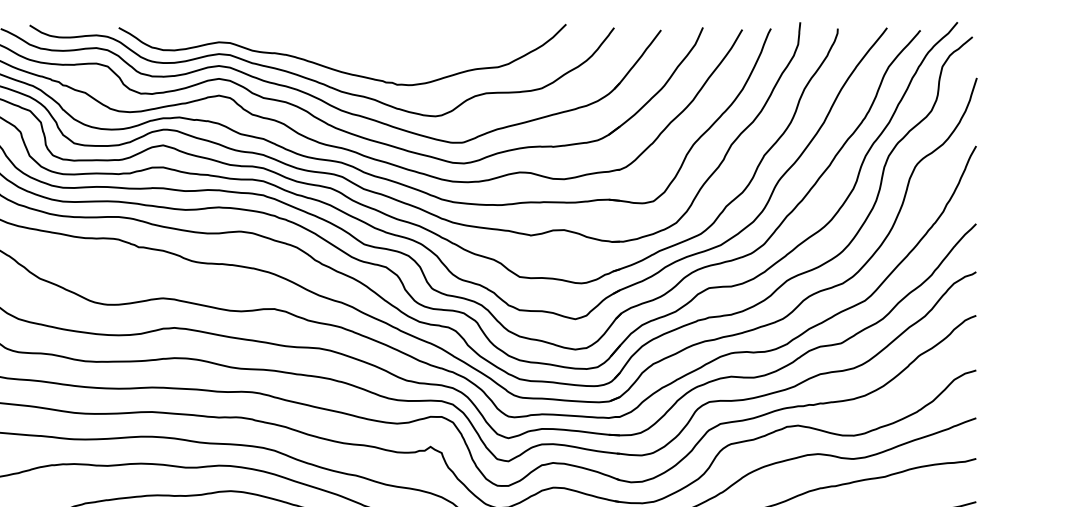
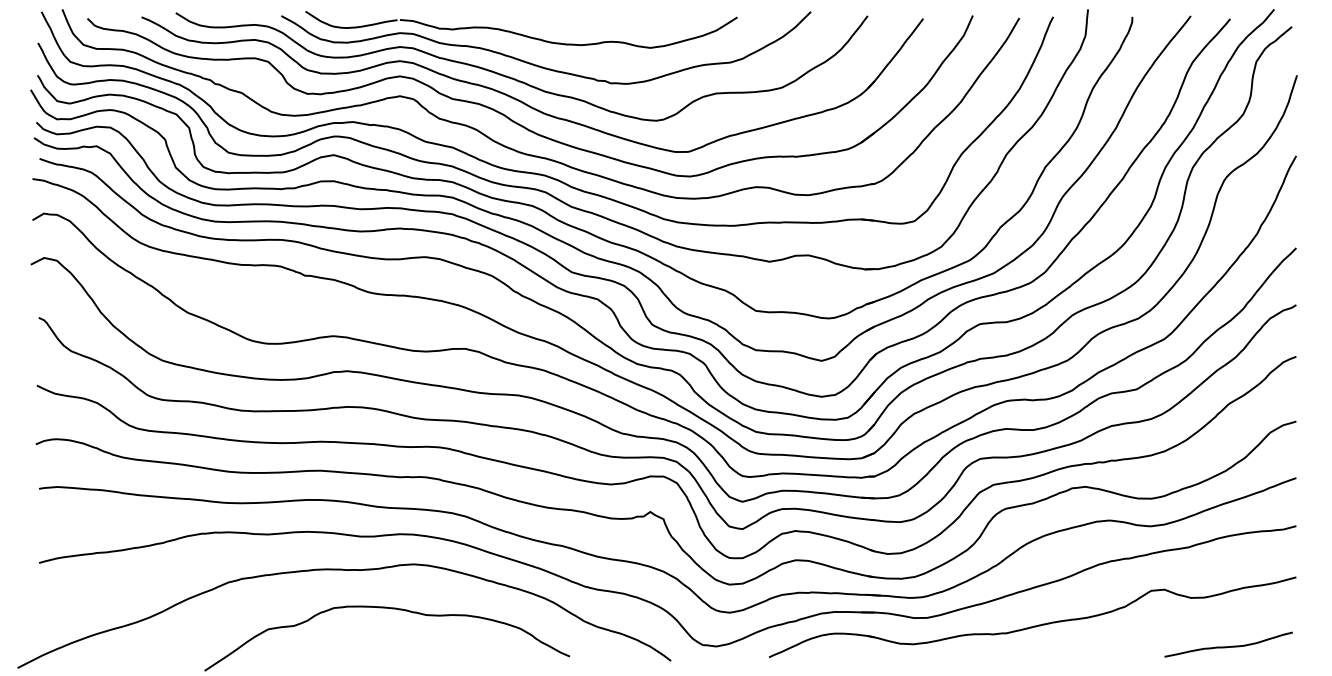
part: (321, 39) -> (521, 29), added

